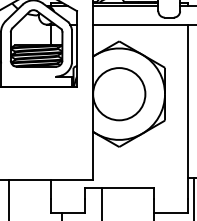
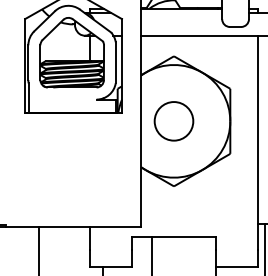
line: (125, 6) -> (181, 13), removed
circle: (118, 94) -> (173, 121), size x0.6

